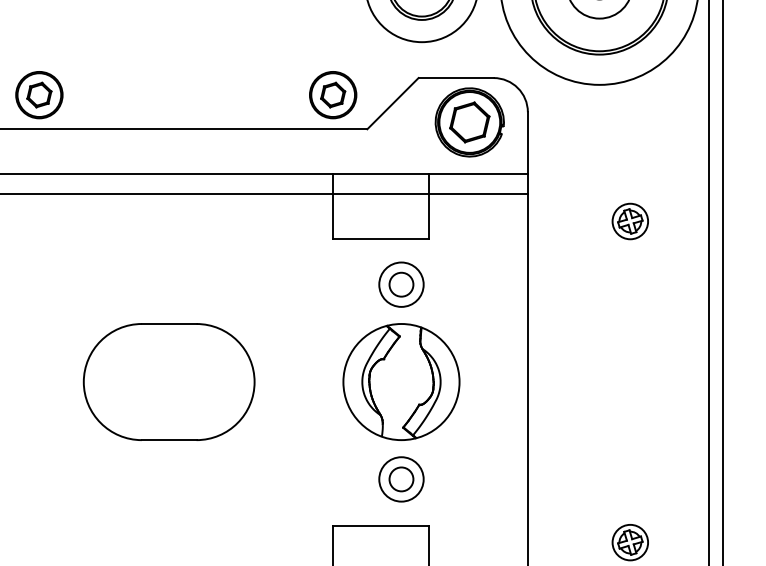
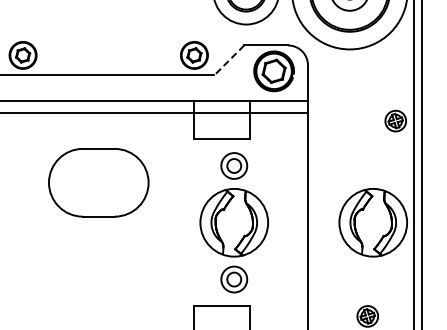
line: (391, 103) -> (228, 60), solid -> dashed
part: (629, 220) -> (395, 120), moved
part: (168, 381) -> (98, 182), moved
part: (638, 381) -> (372, 222), added

